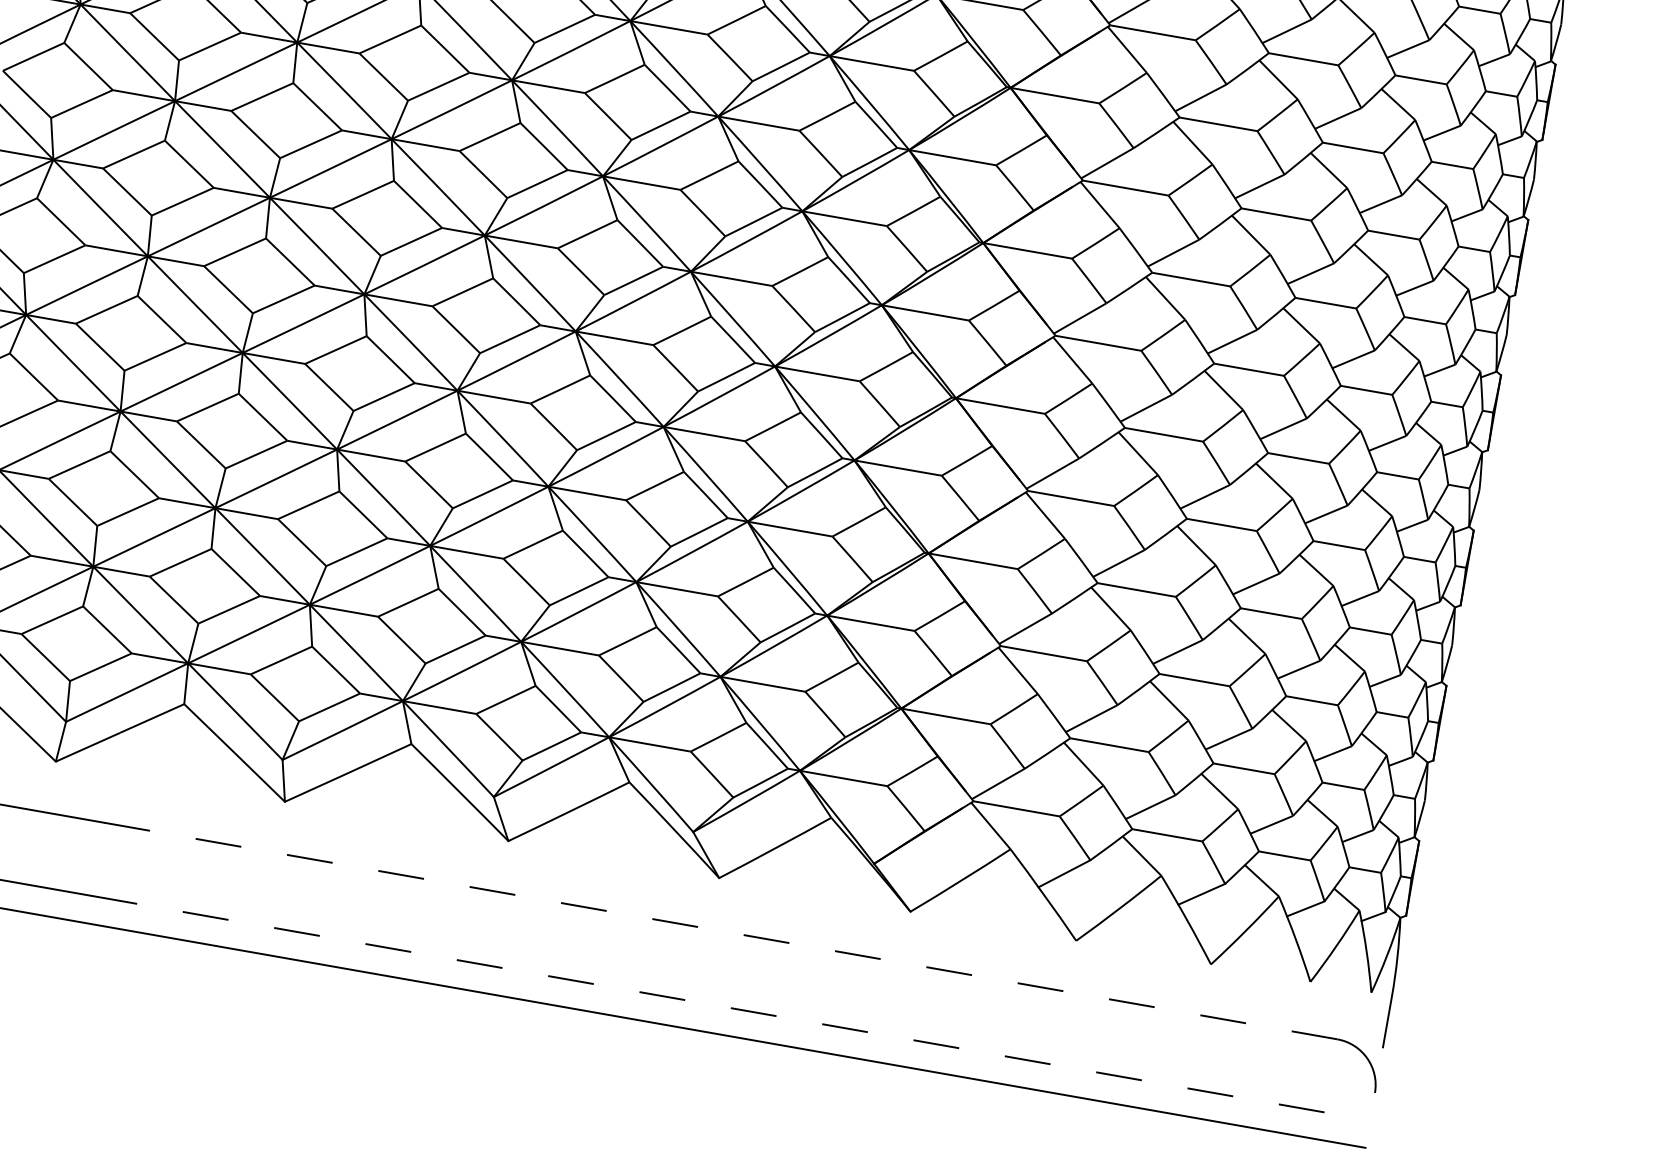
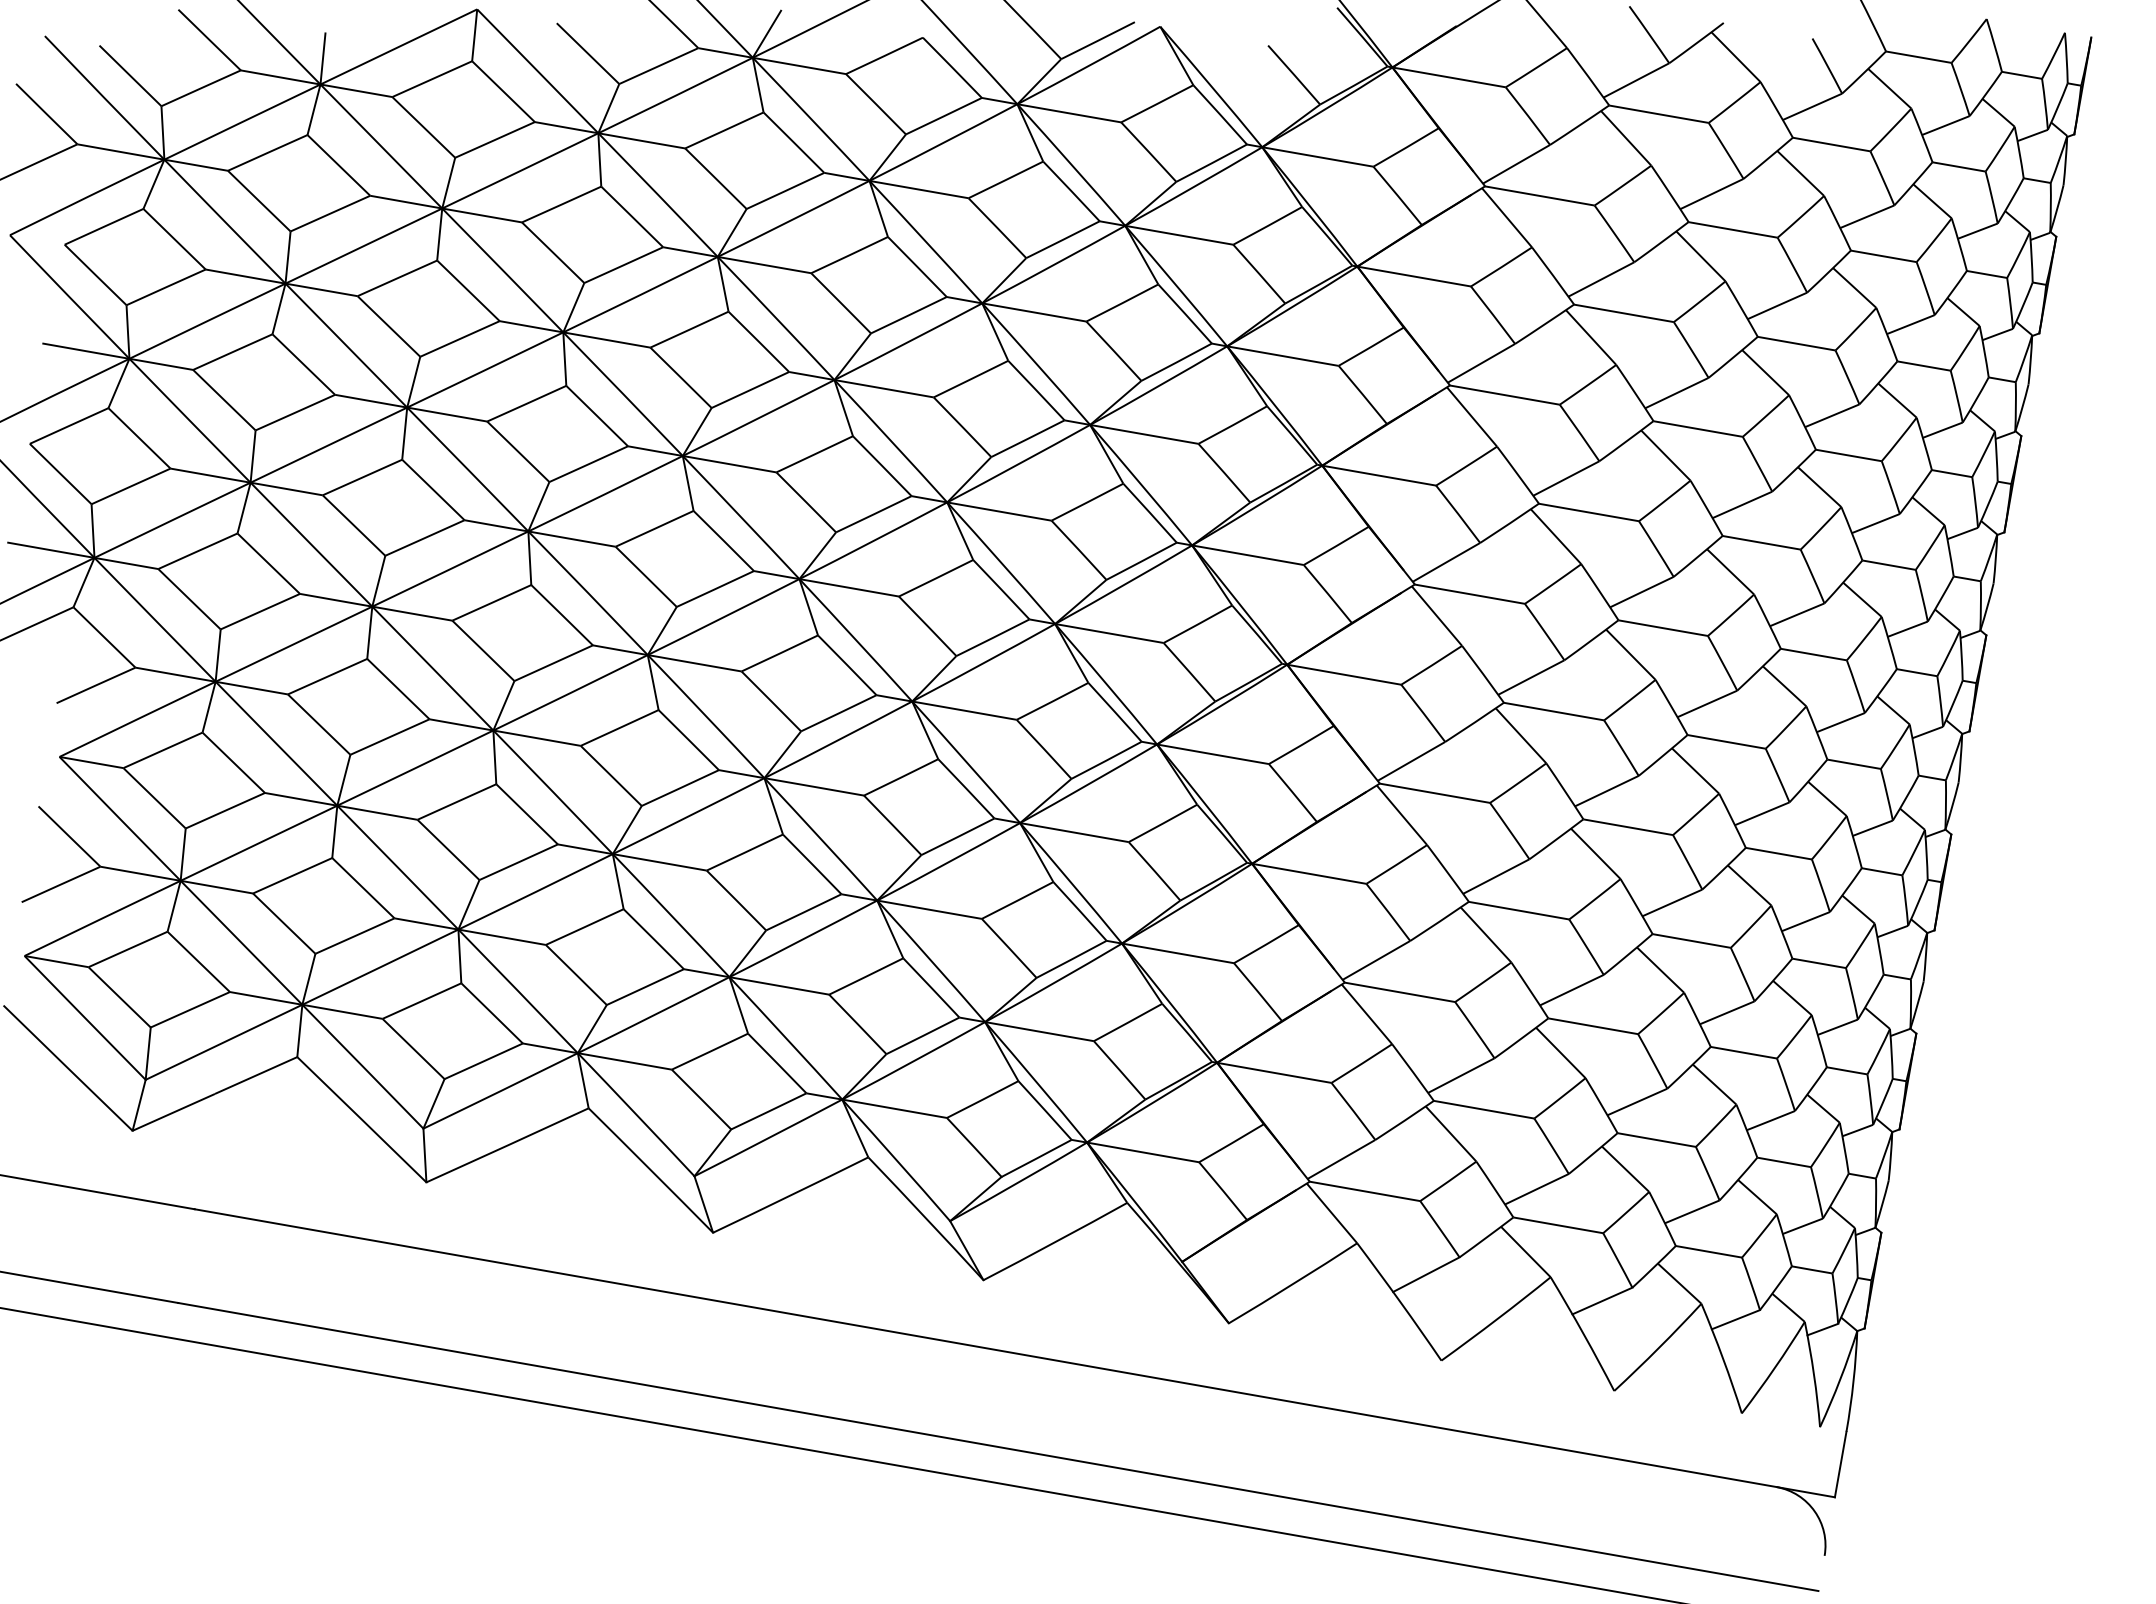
line: (743, 935) -> (1014, 1353), dashed -> solid
line: (730, 1008) -> (998, 1447), dashed -> solid

